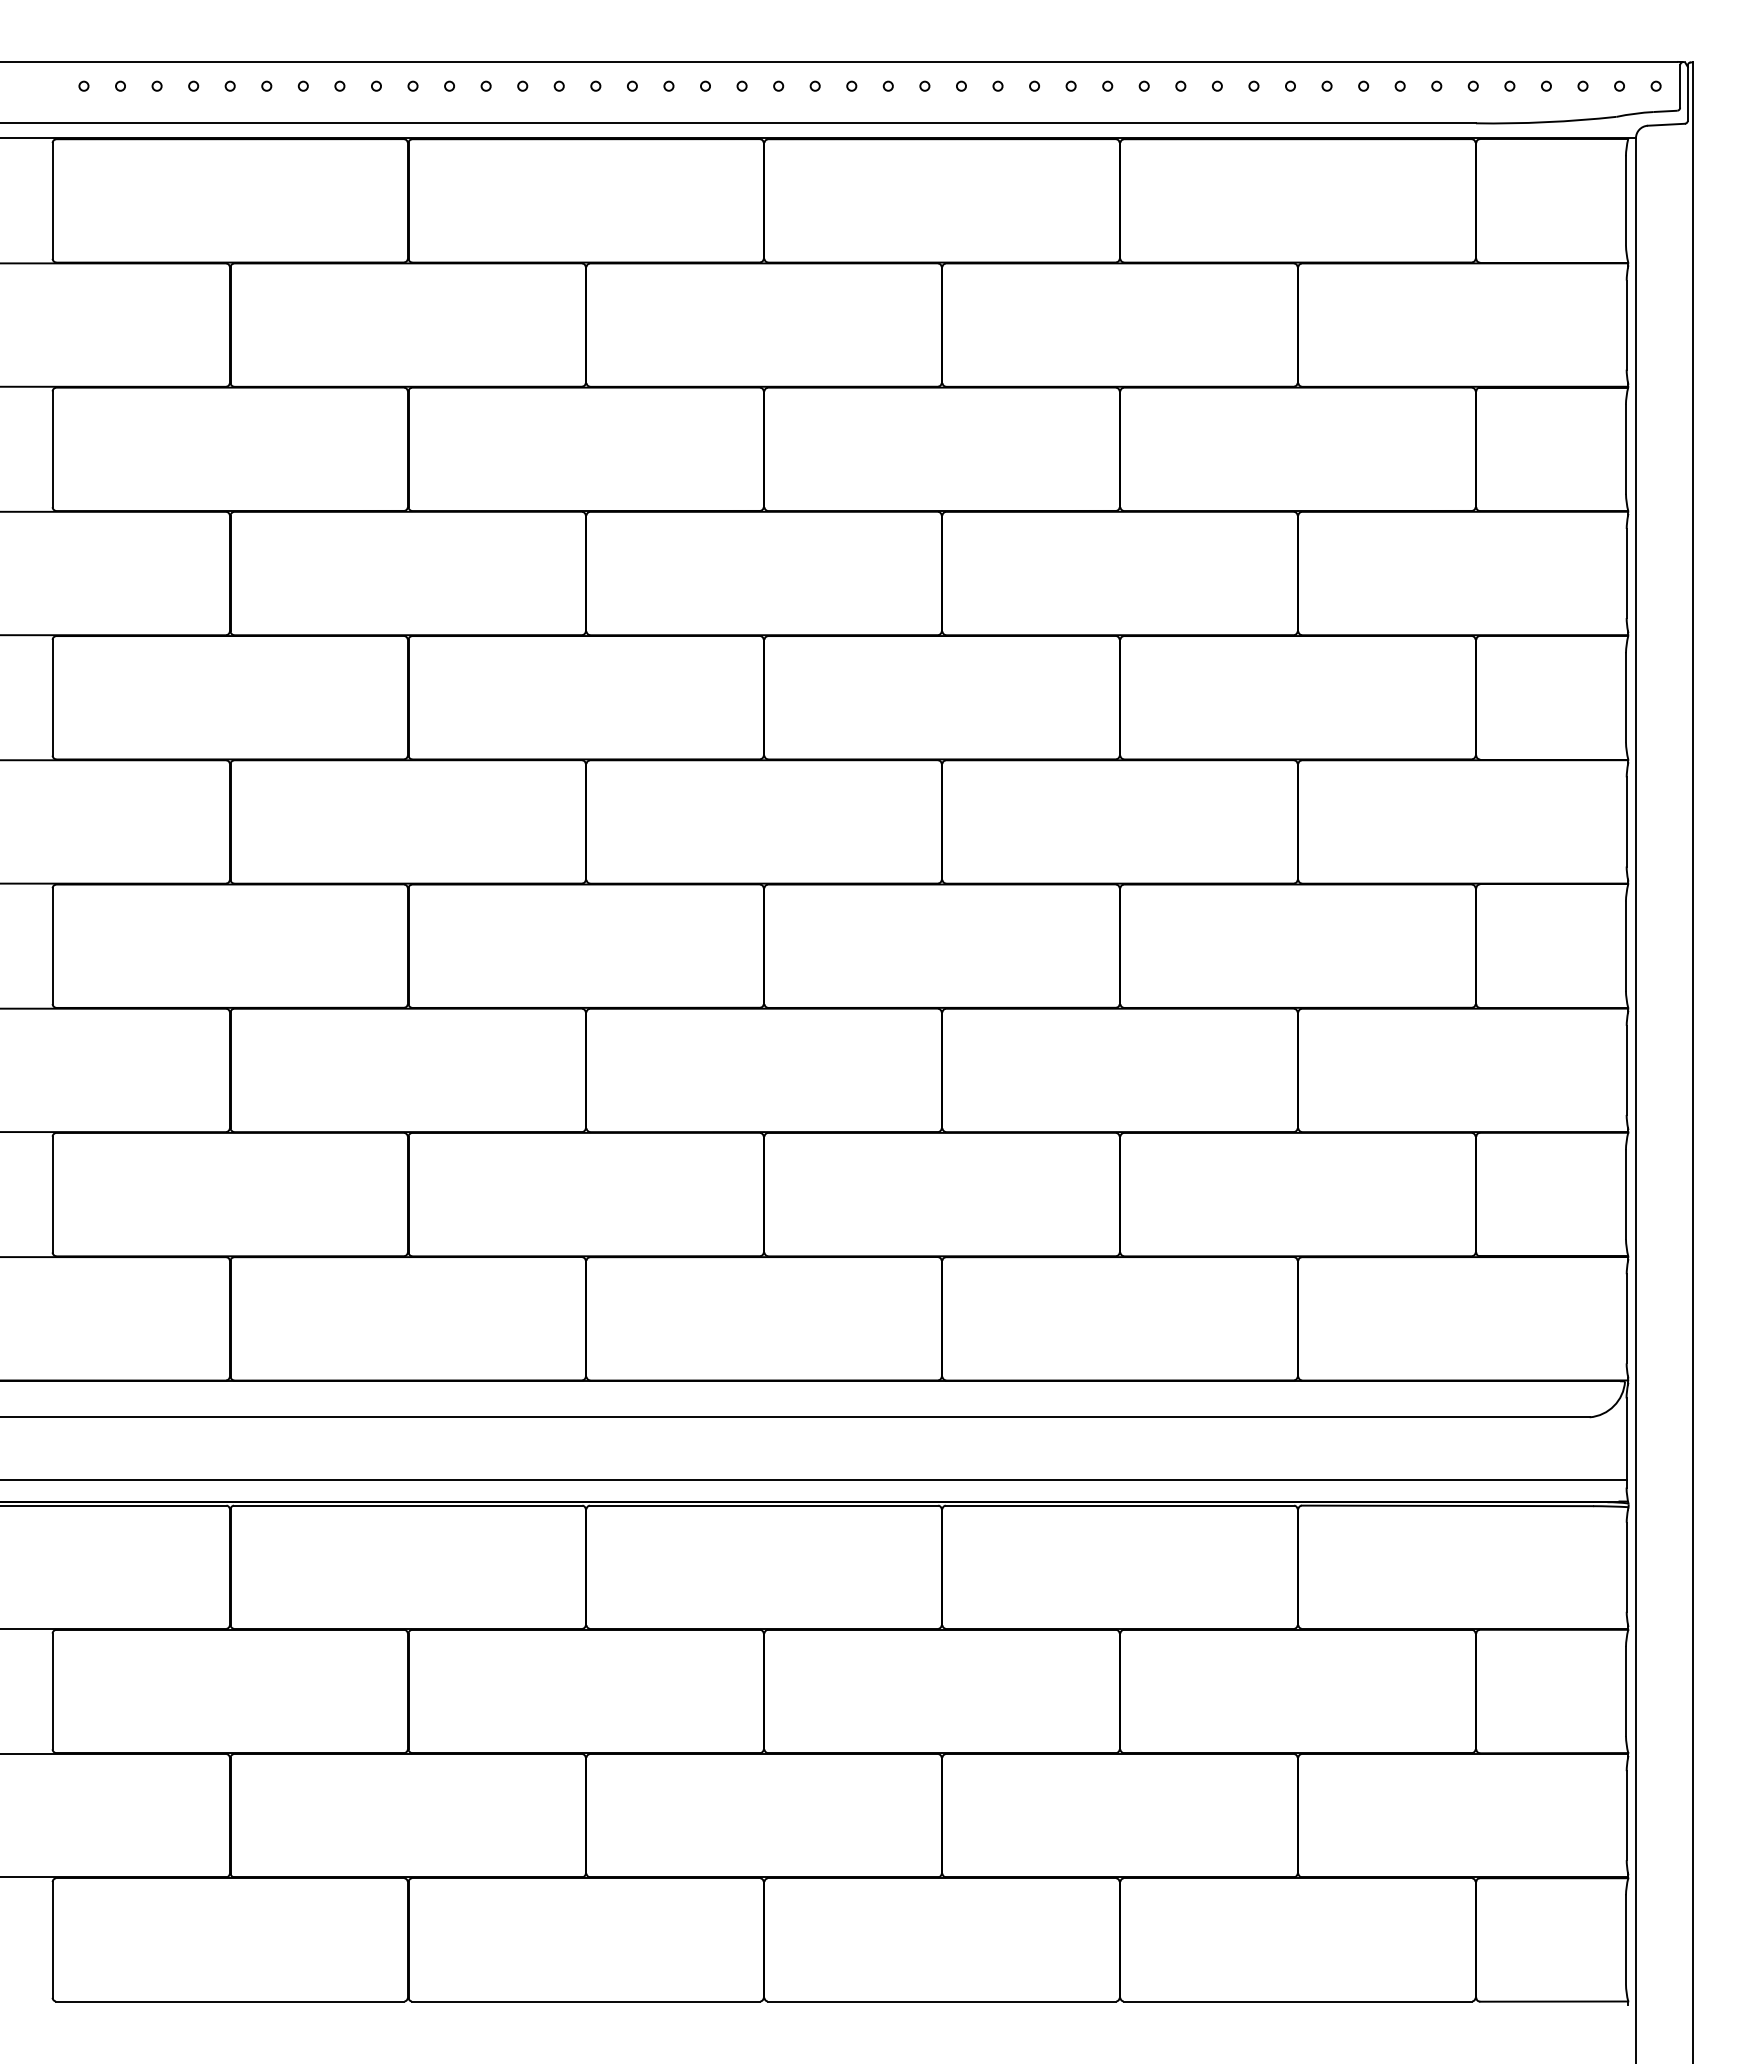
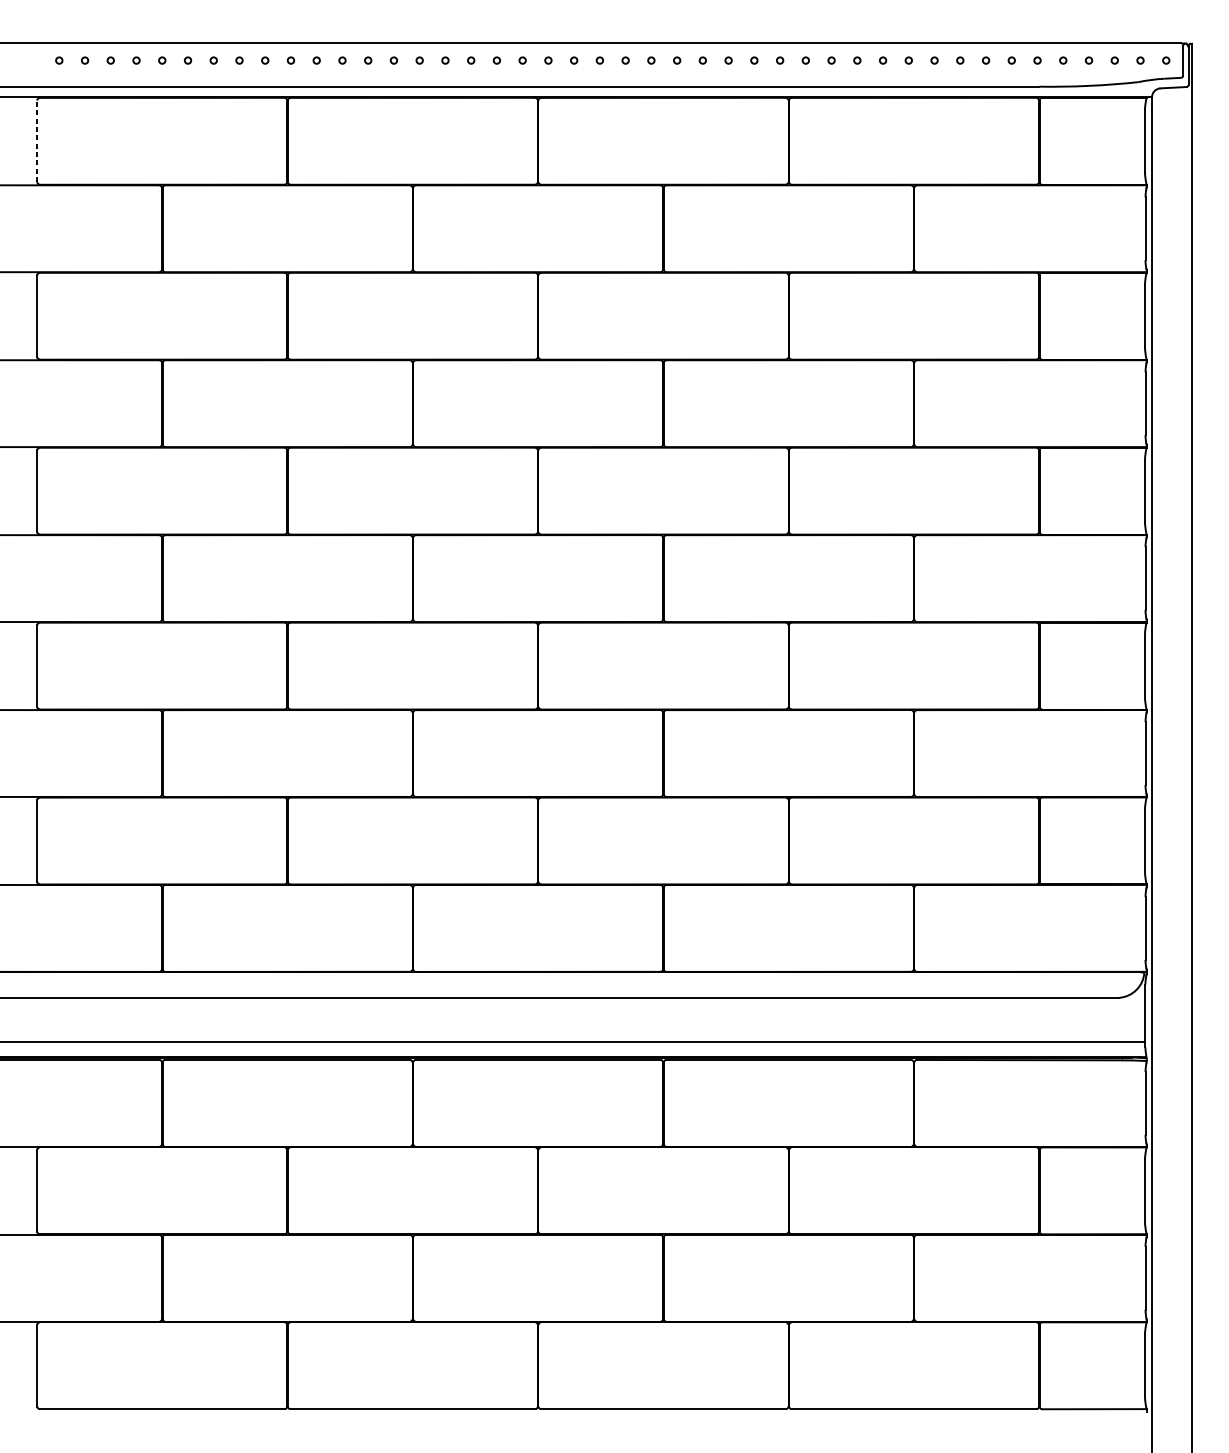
line: (52, 200) -> (37, 141), solid -> dashed

